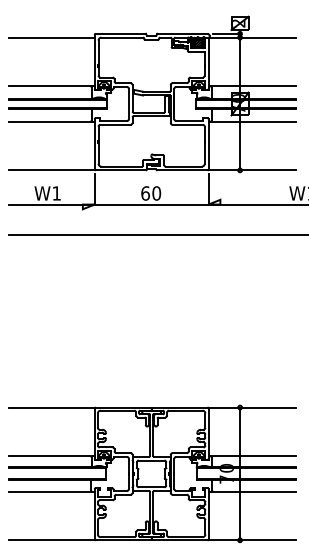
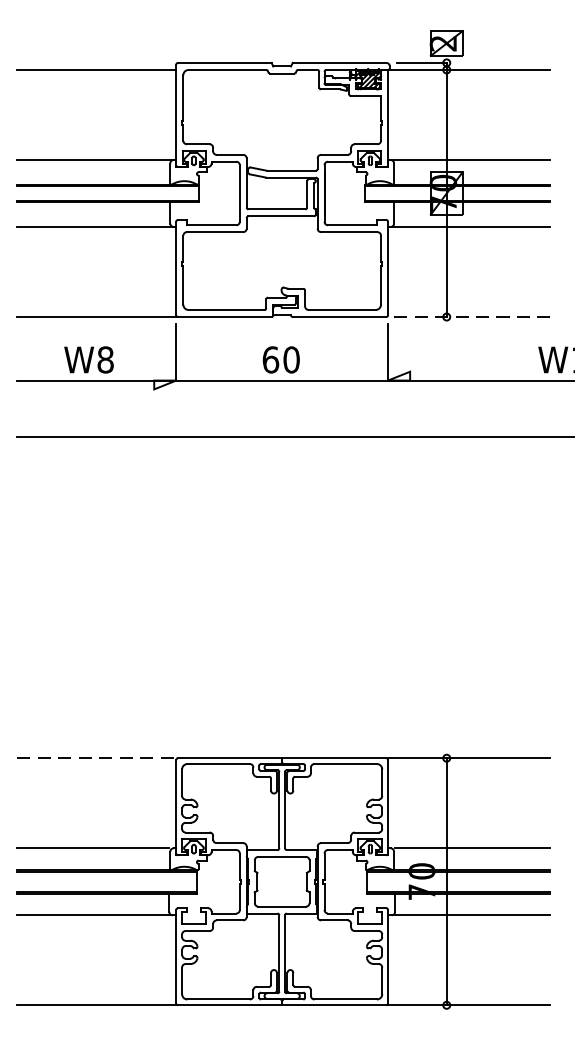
line: (251, 170) -> (467, 317), solid -> dashed
text: (56, 193) -> (105, 359), W1 -> W8
line: (52, 407) -> (97, 758), solid -> dashed

